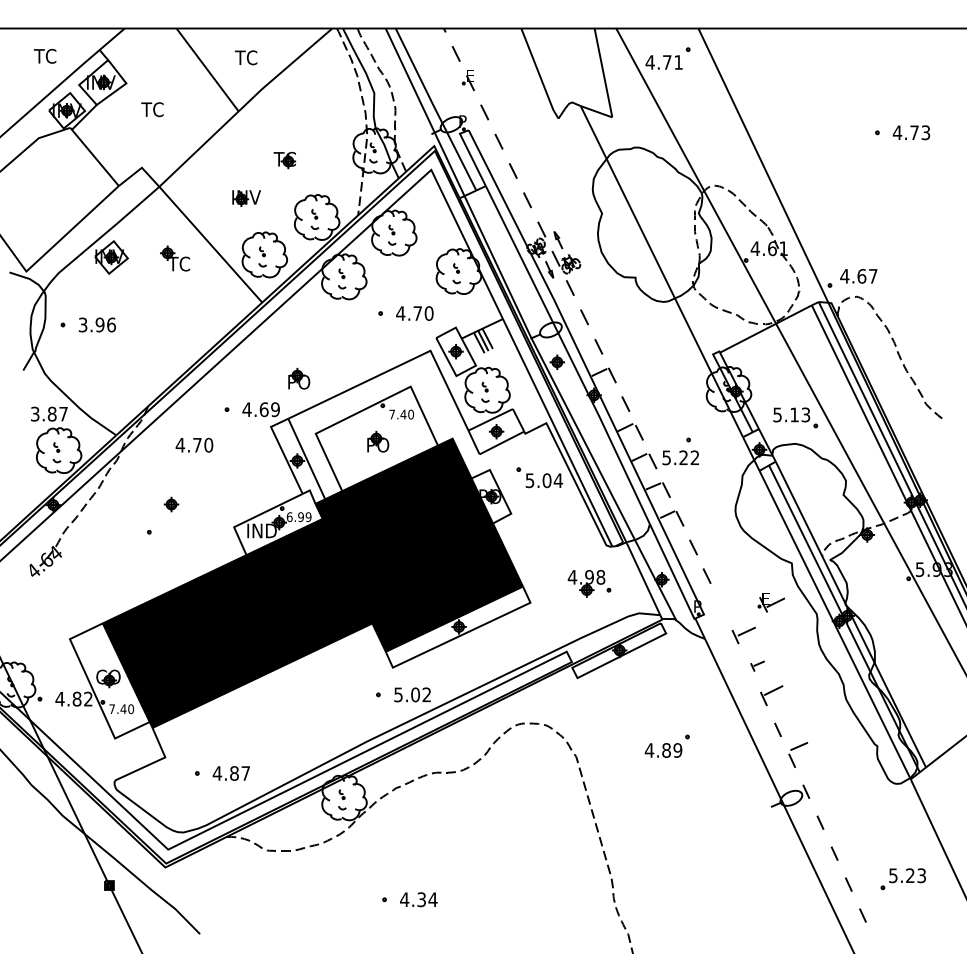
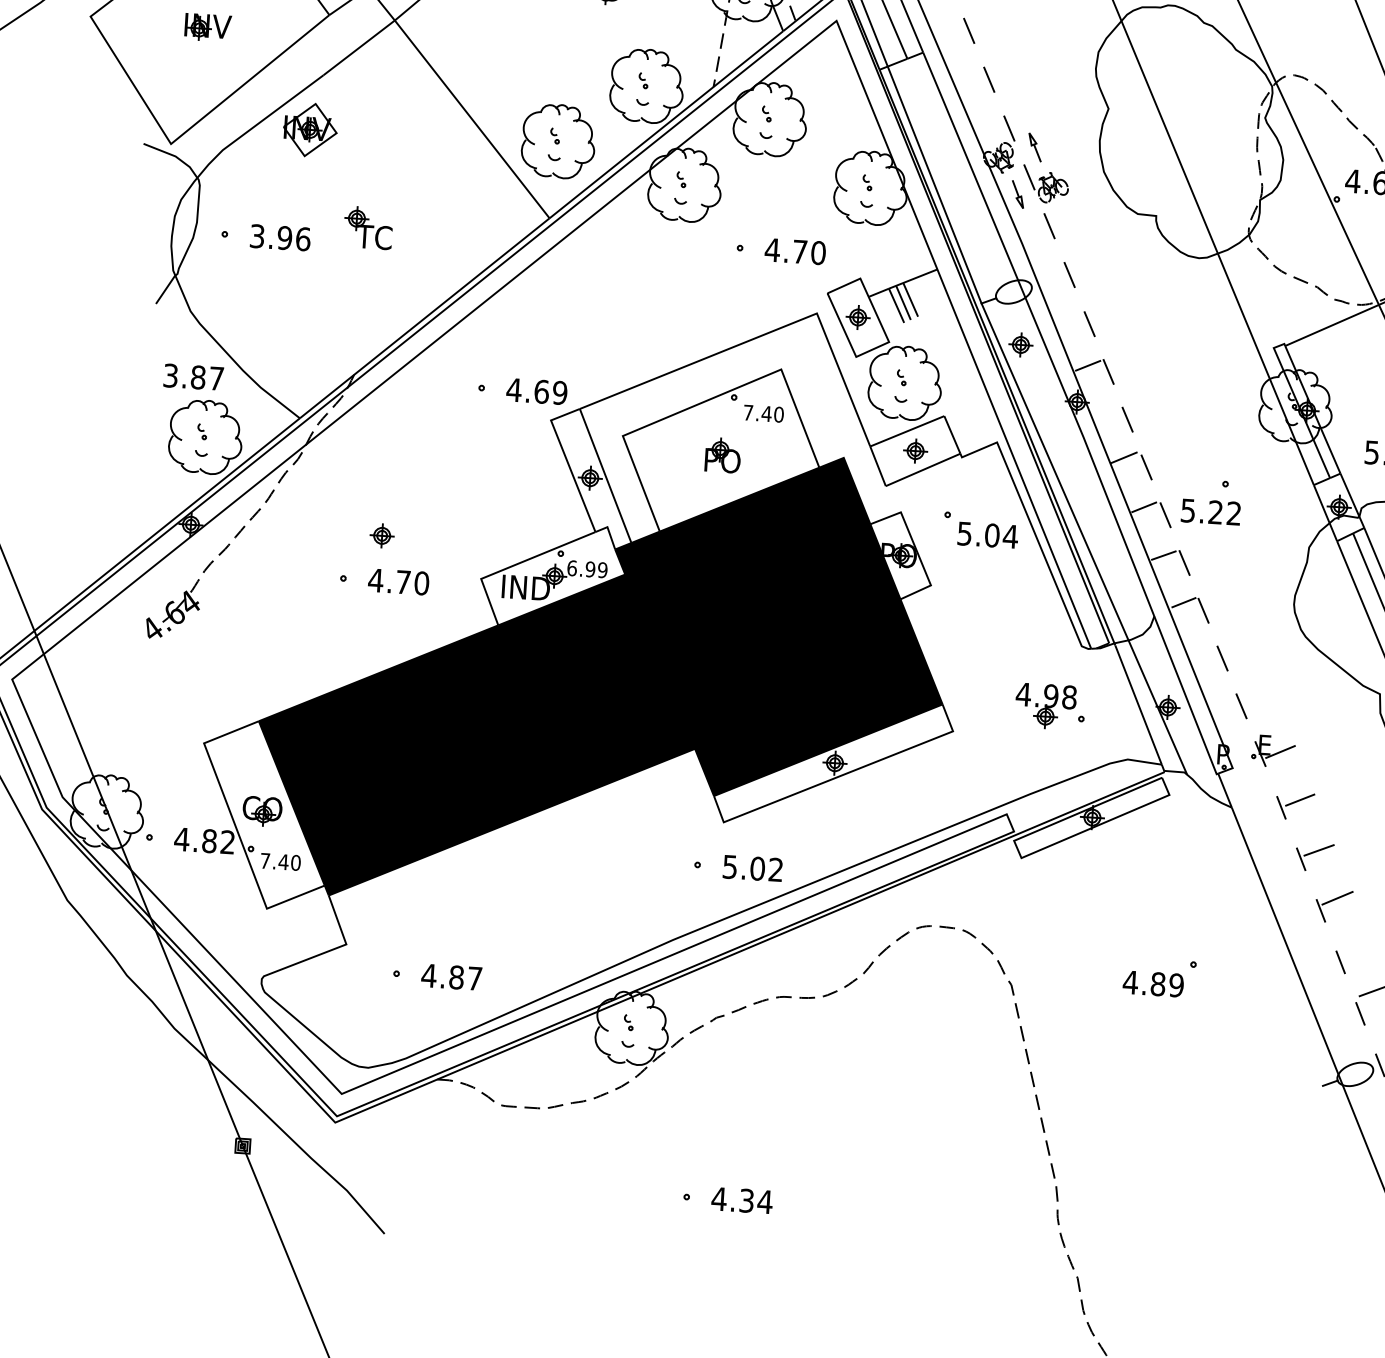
part: (246, 198) -> (207, 27), moved
part: (175, 258) -> (369, 227), moved
part: (299, 378) -> (602, 344), removed
text: (194, 444) -> (398, 580), moved
part: (770, 602) -> (1271, 750), moved
part: (757, 666) -> (1313, 857), size x1.67

